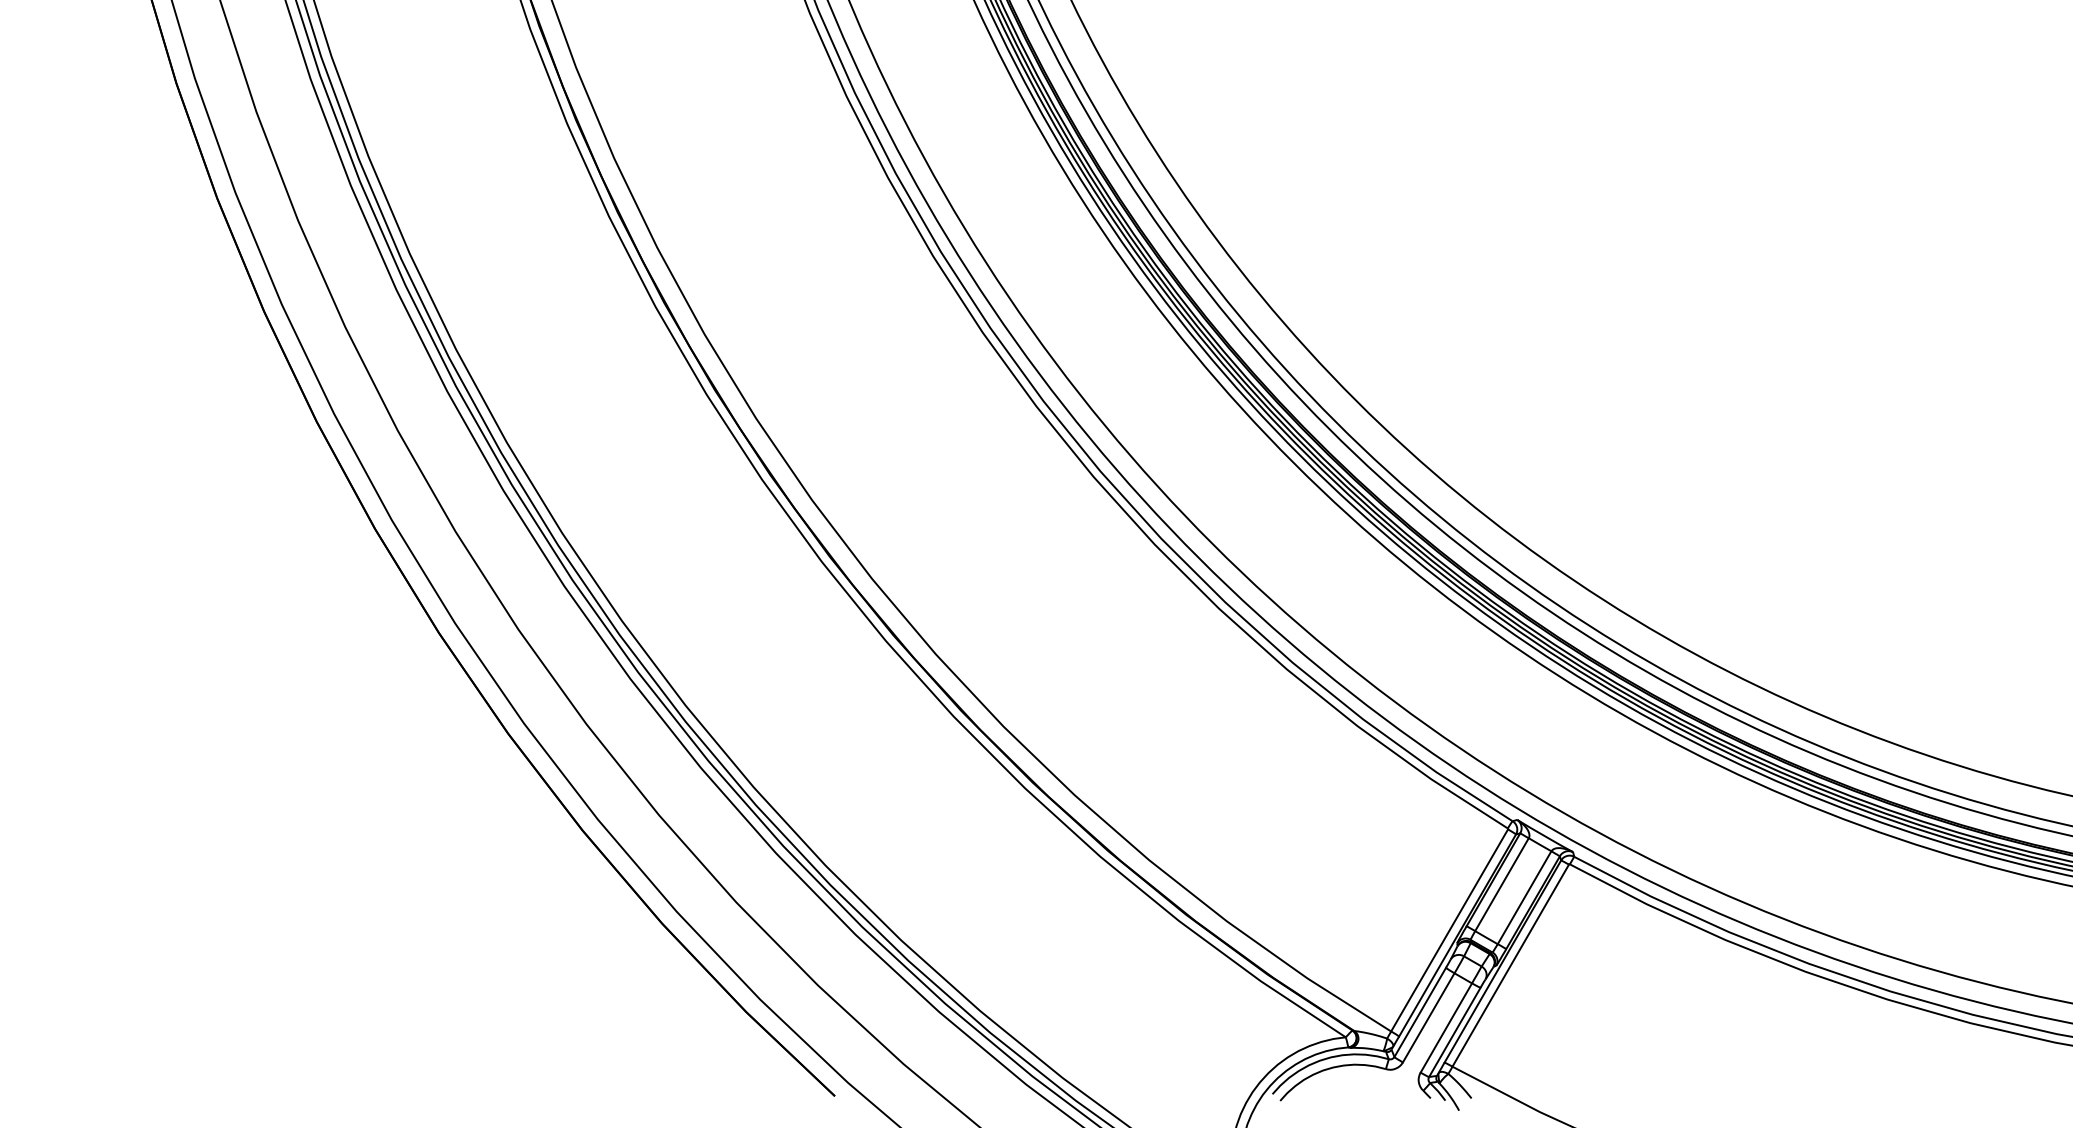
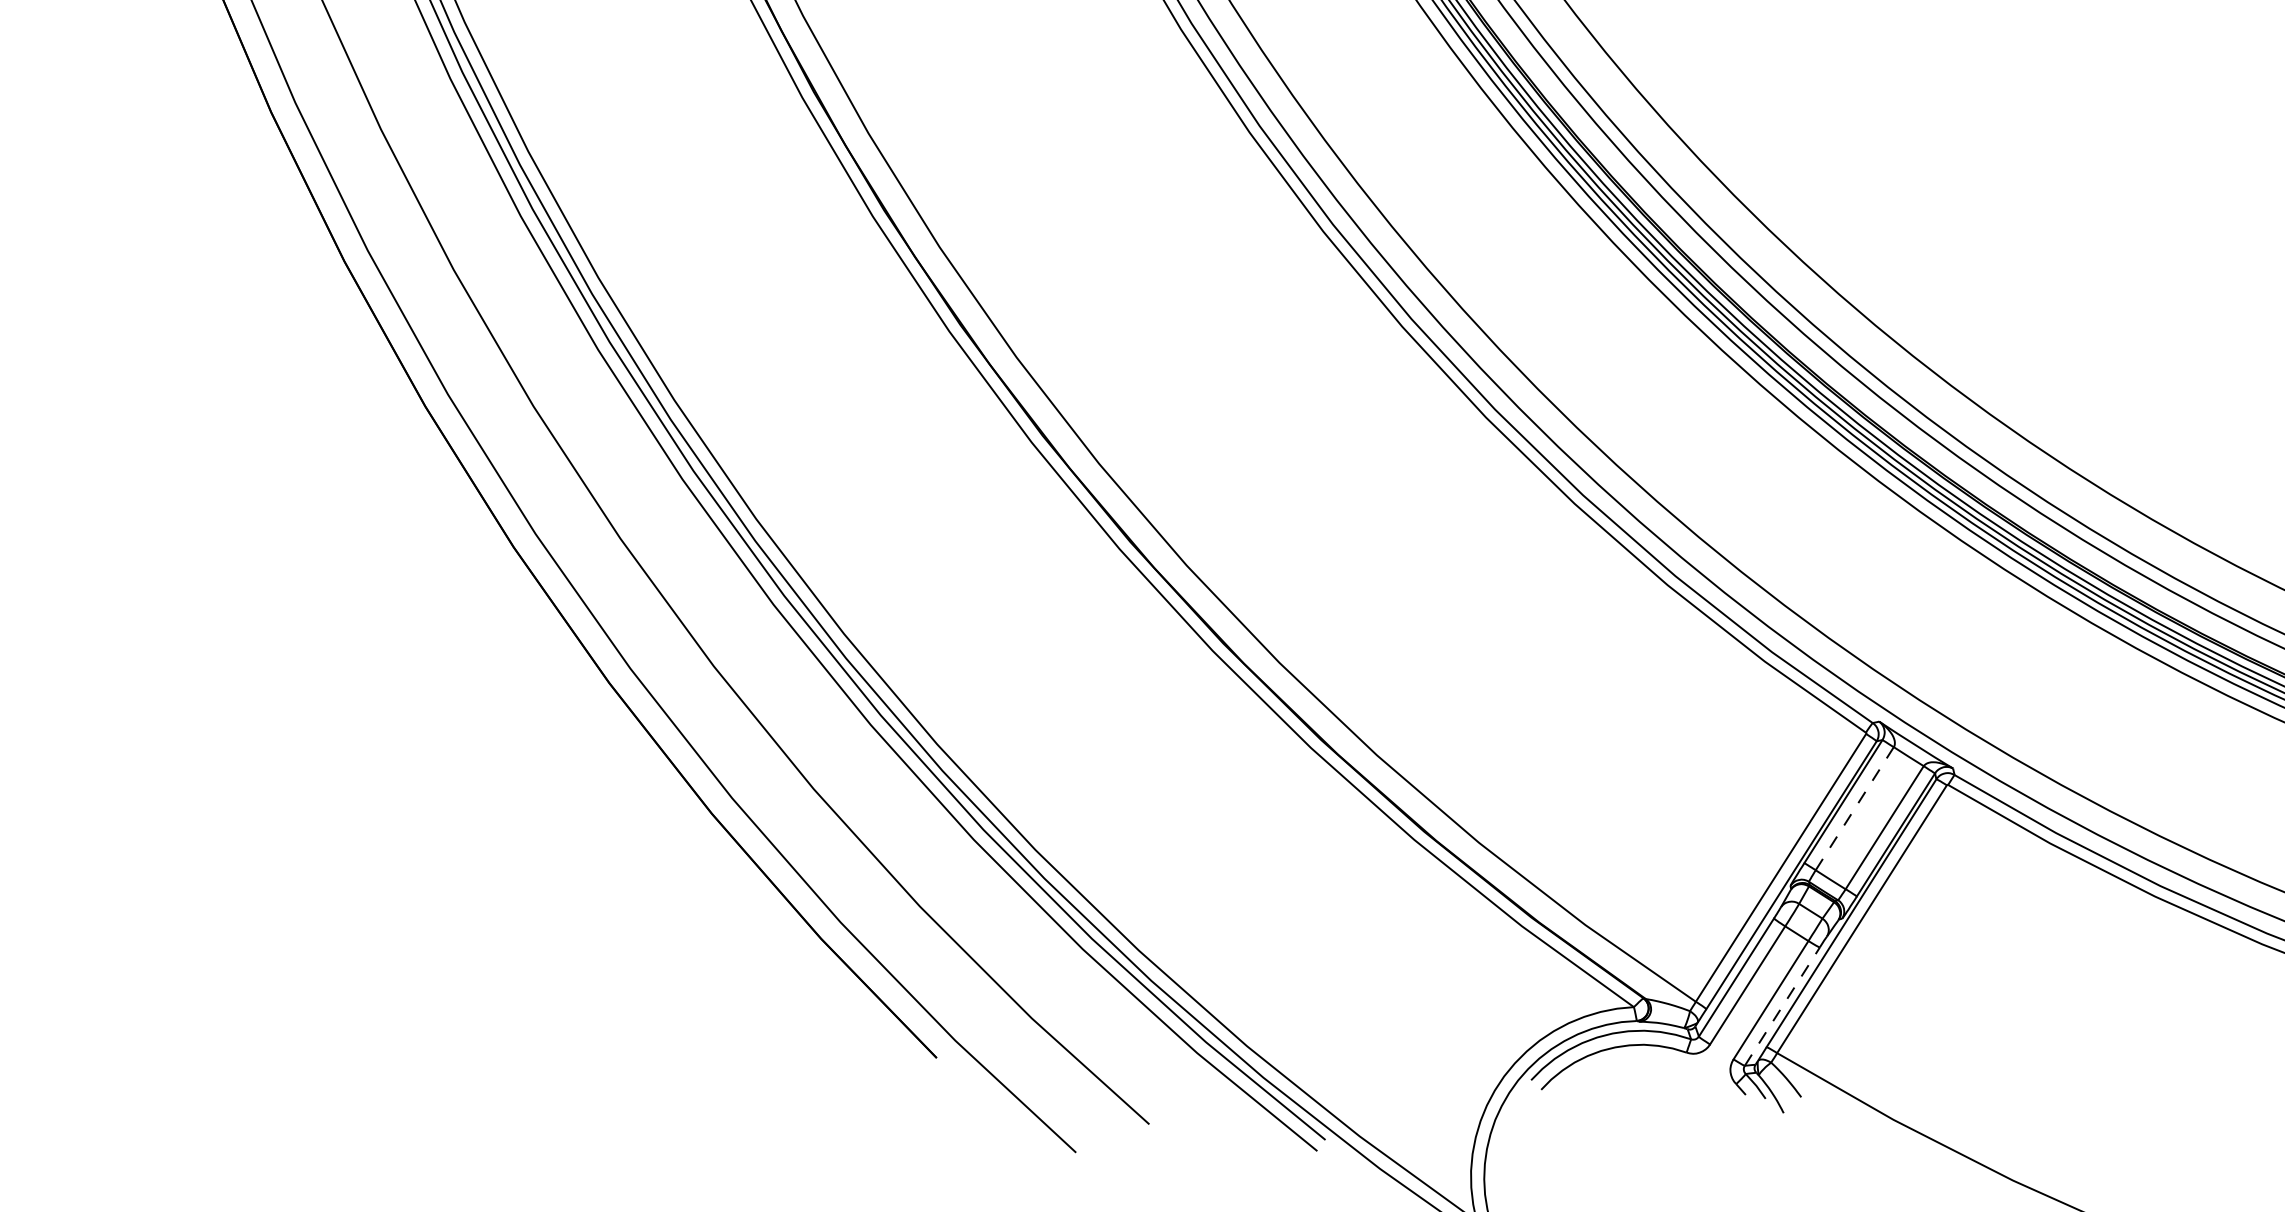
line: (1502, 884) -> (1855, 808), solid -> dashed
line: (1454, 1032) -> (1781, 1006), solid -> dashed

